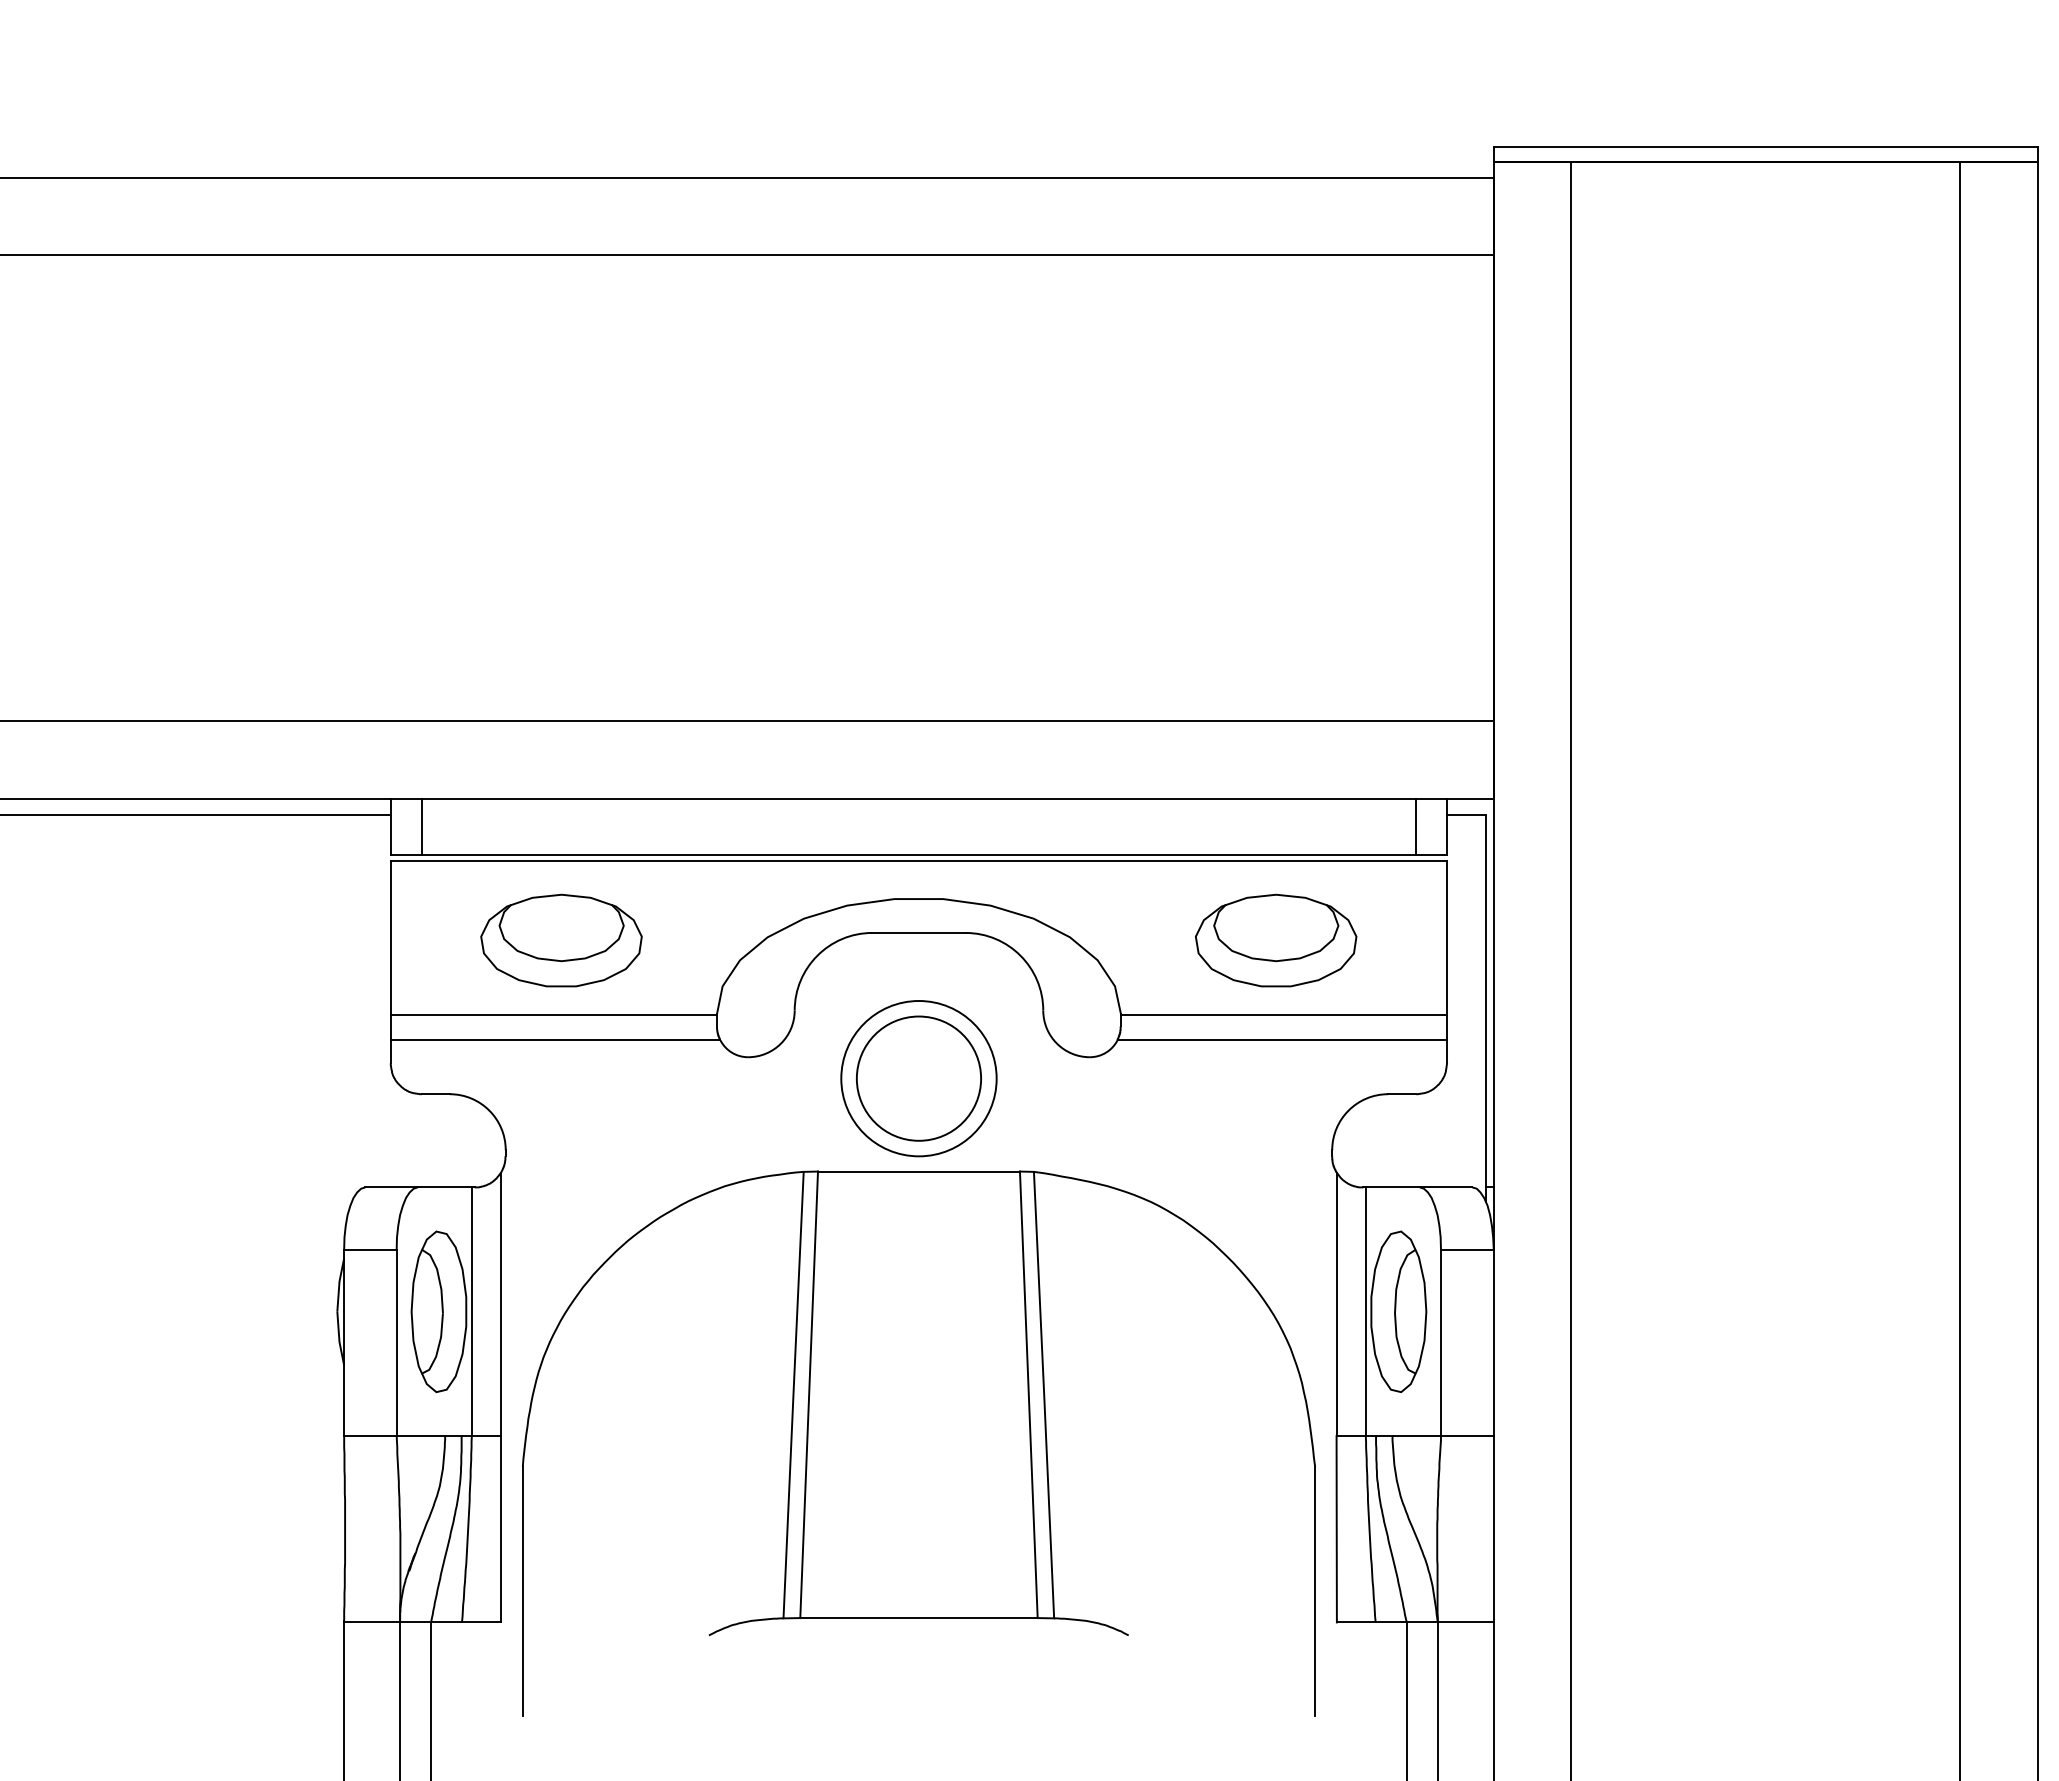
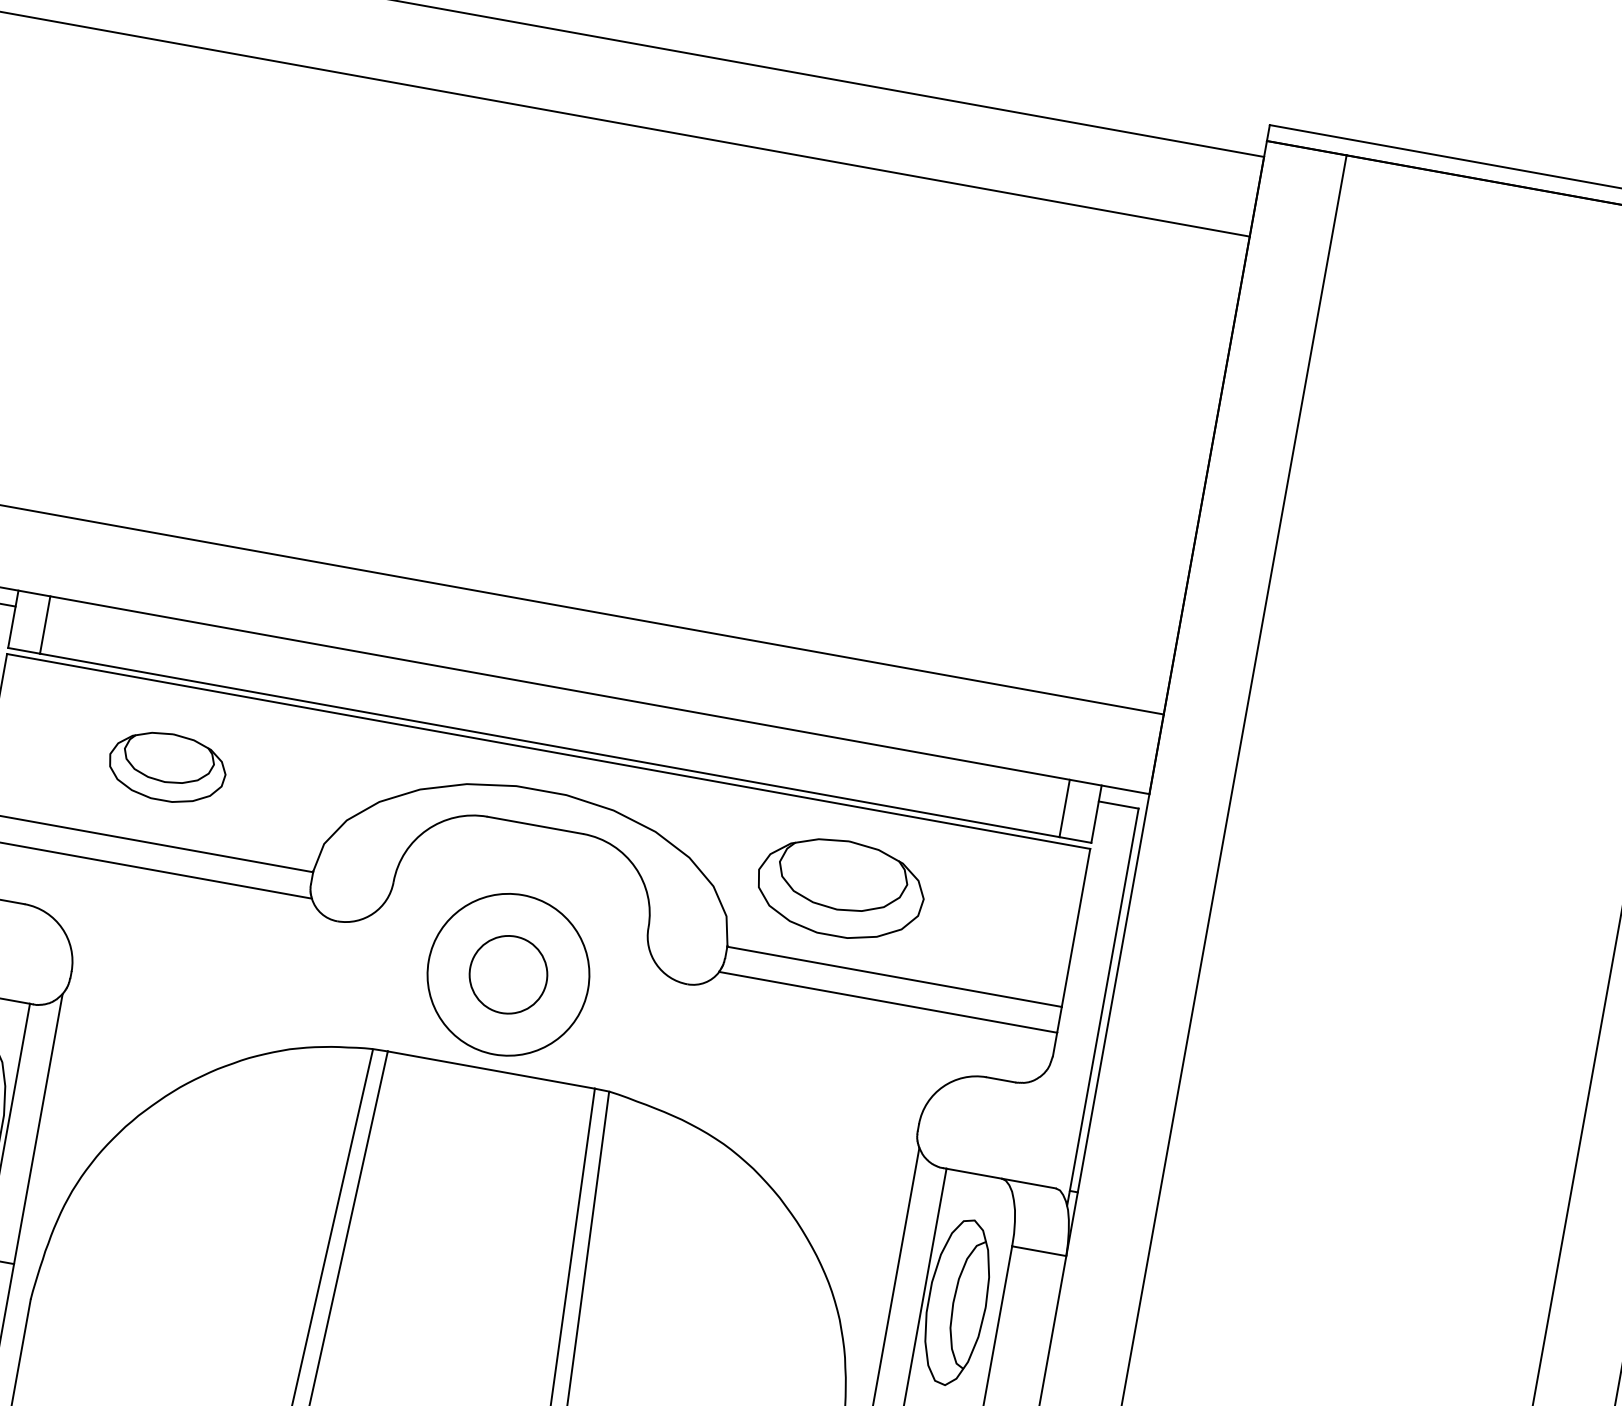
part: (561, 940) -> (167, 767), size x0.7
part: (1276, 940) -> (841, 888), moved
circle: (918, 1078) -> (508, 974), size x0.6

